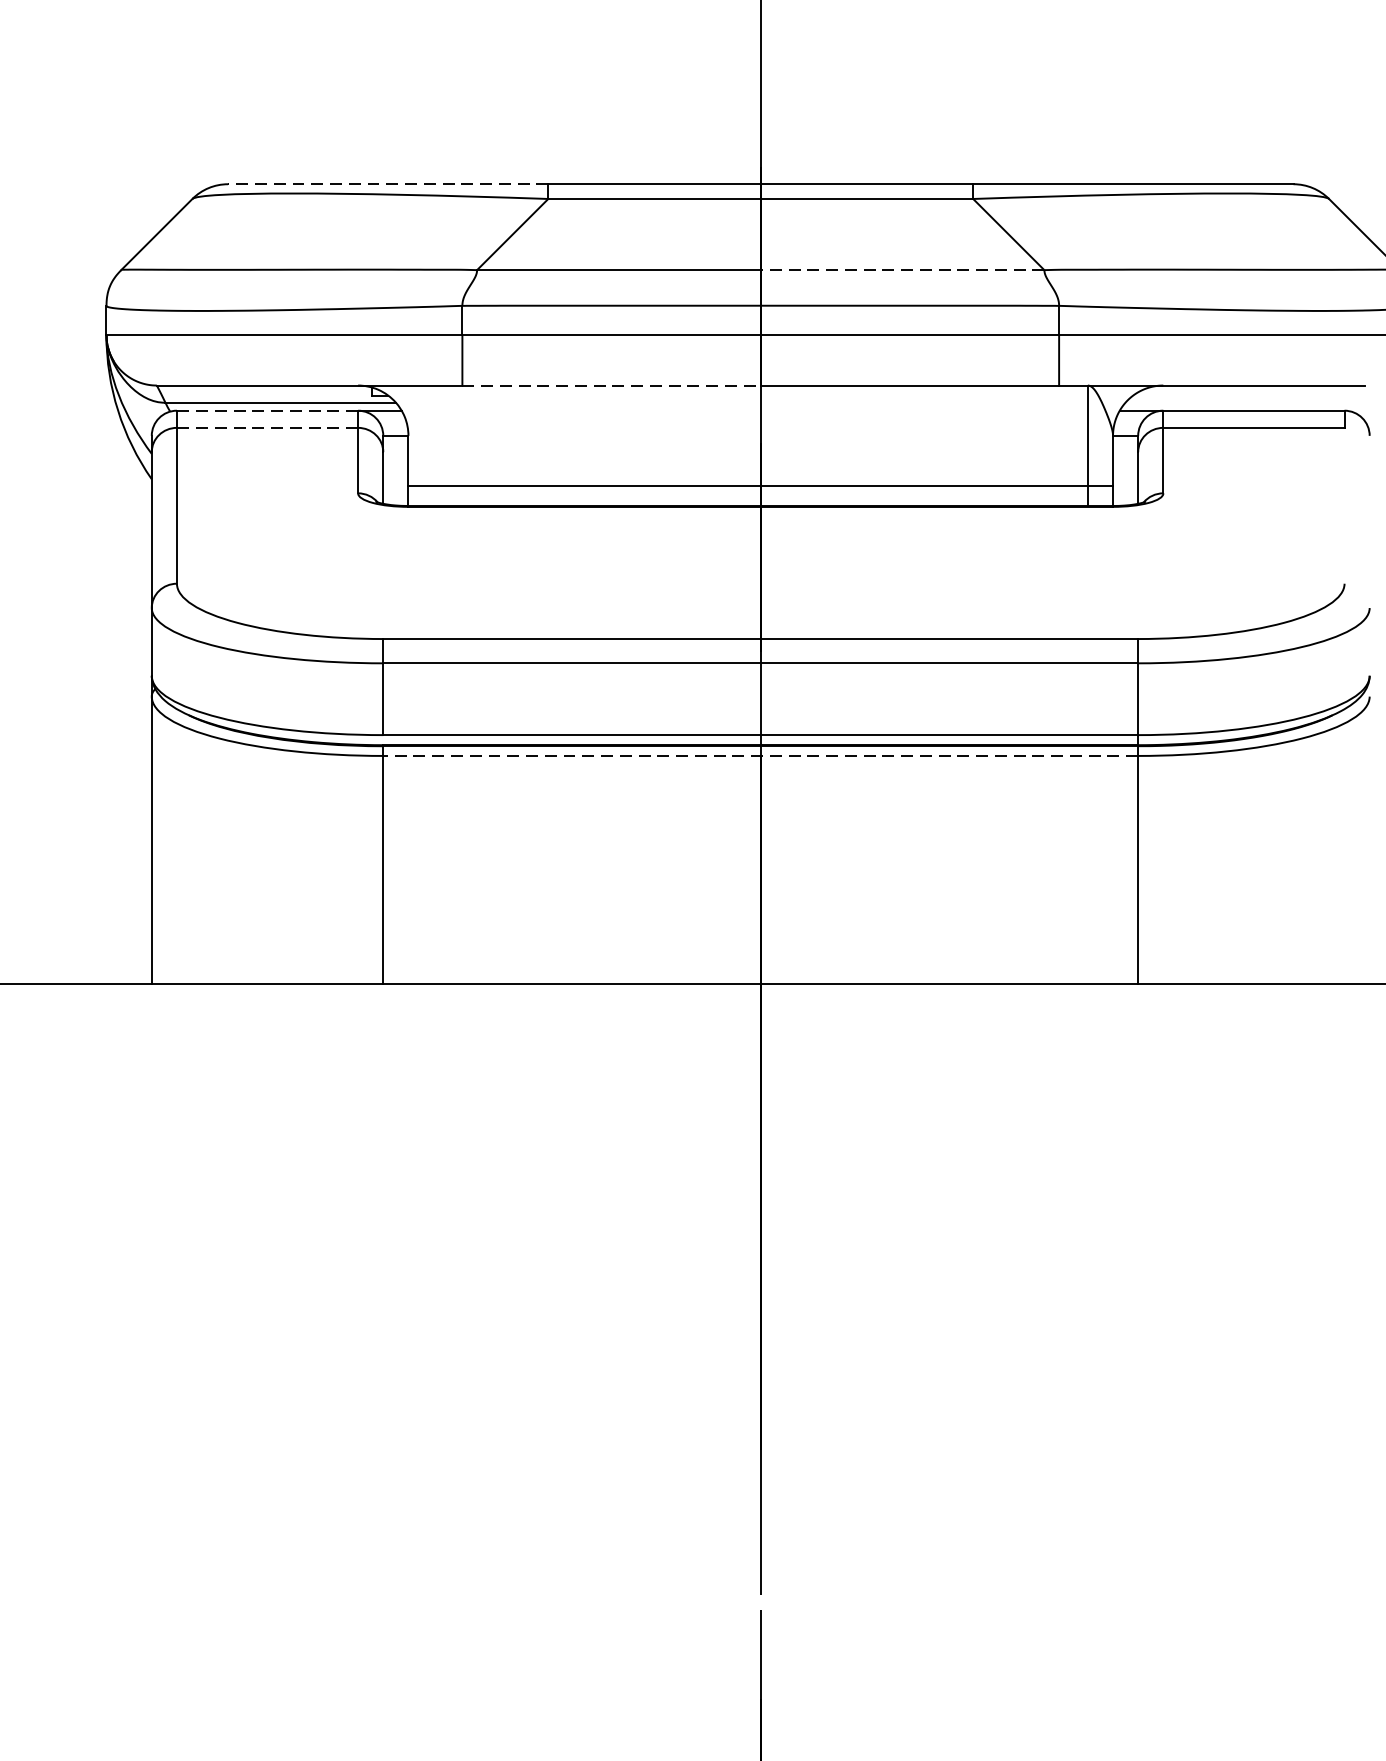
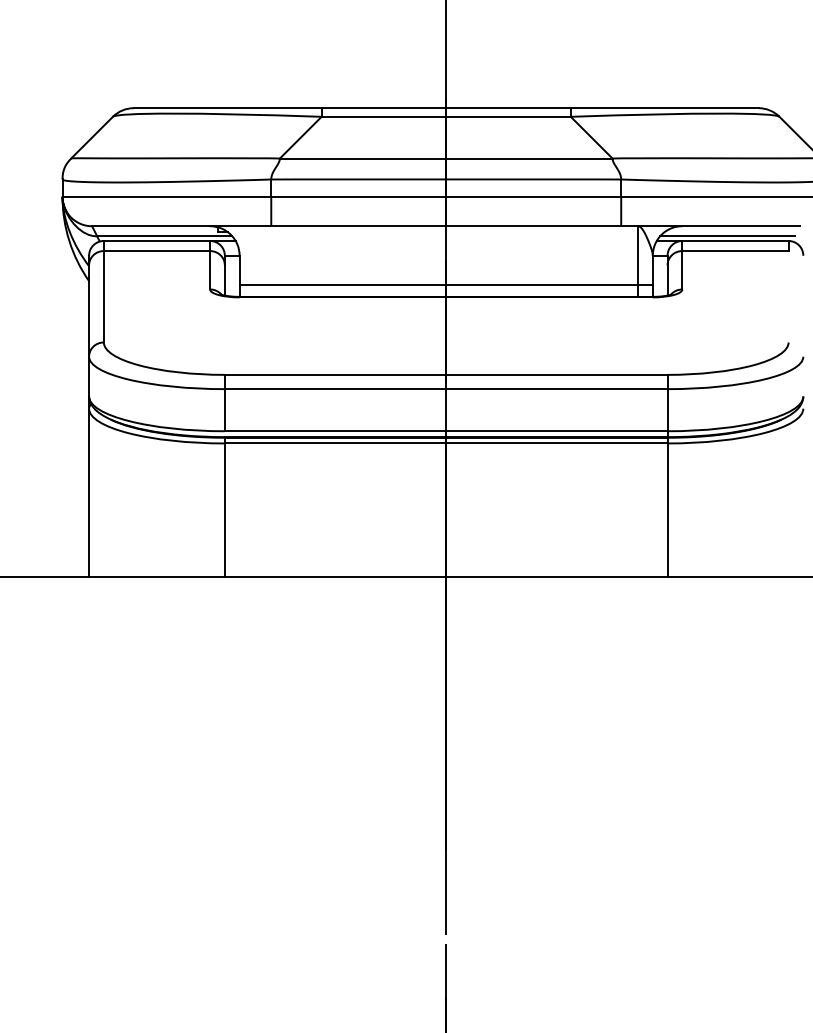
line: (387, 184) -> (227, 108), dashed -> solid
line: (901, 270) -> (528, 158), dashed -> solid
line: (612, 385) -> (359, 226), dashed -> solid
line: (1240, 403) -> (727, 236), added
line: (266, 409) -> (156, 240), dashed -> solid
line: (266, 428) -> (156, 251), dashed -> solid
line: (759, 756) -> (445, 443), dashed -> solid

